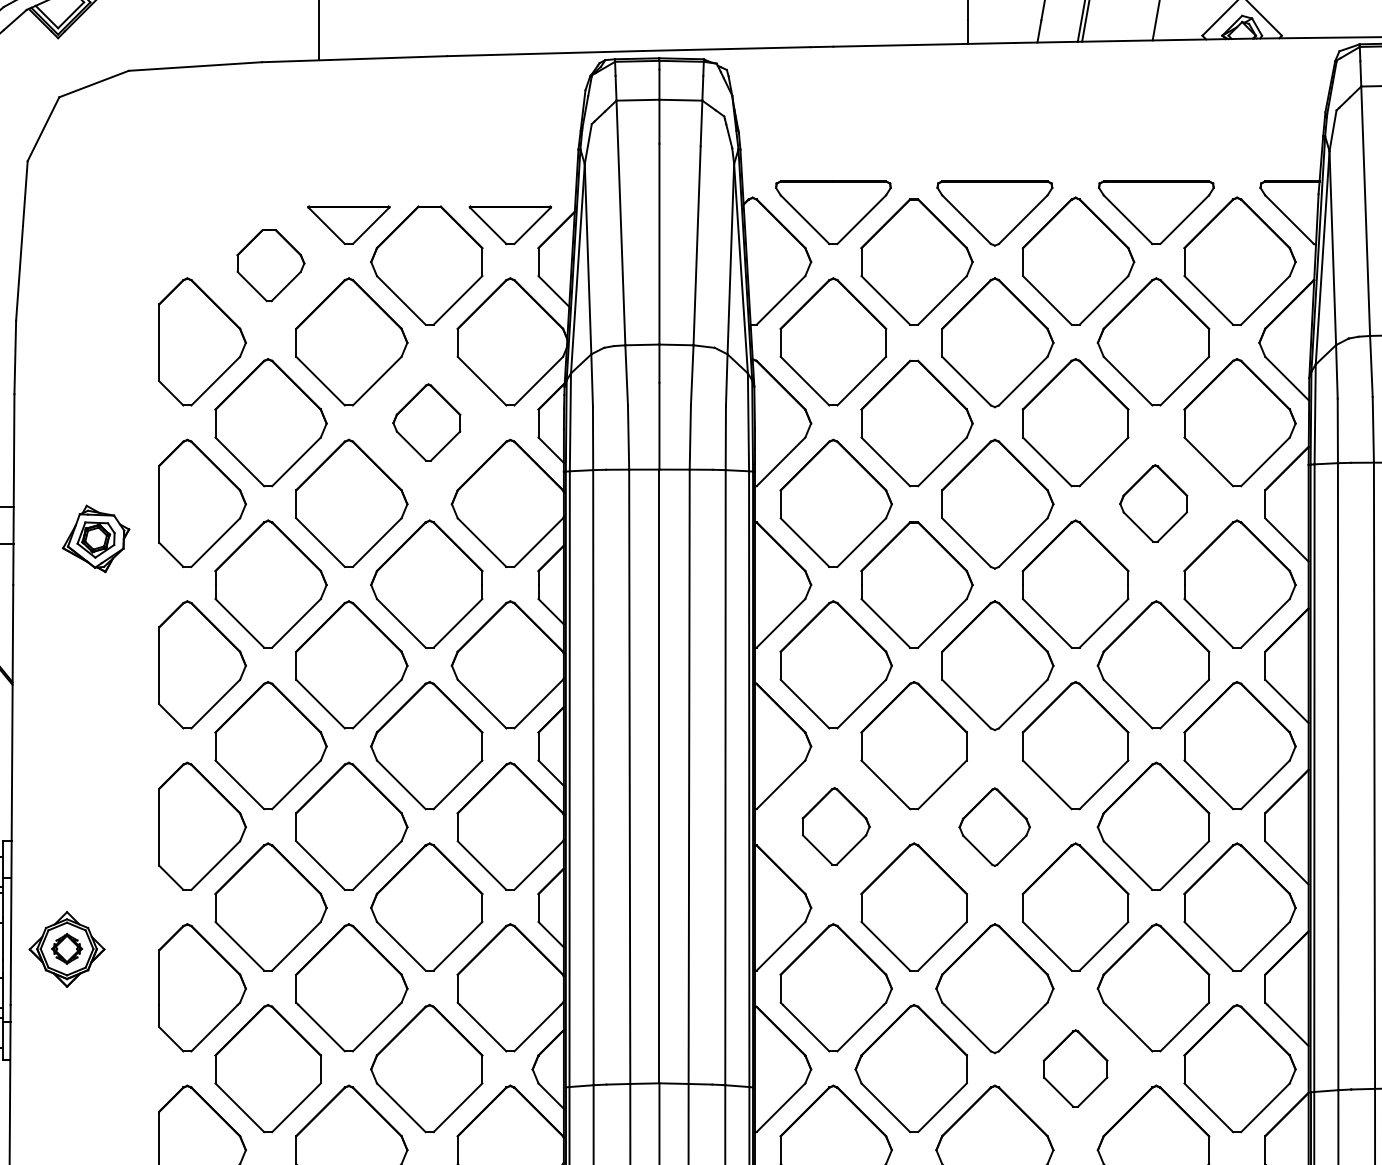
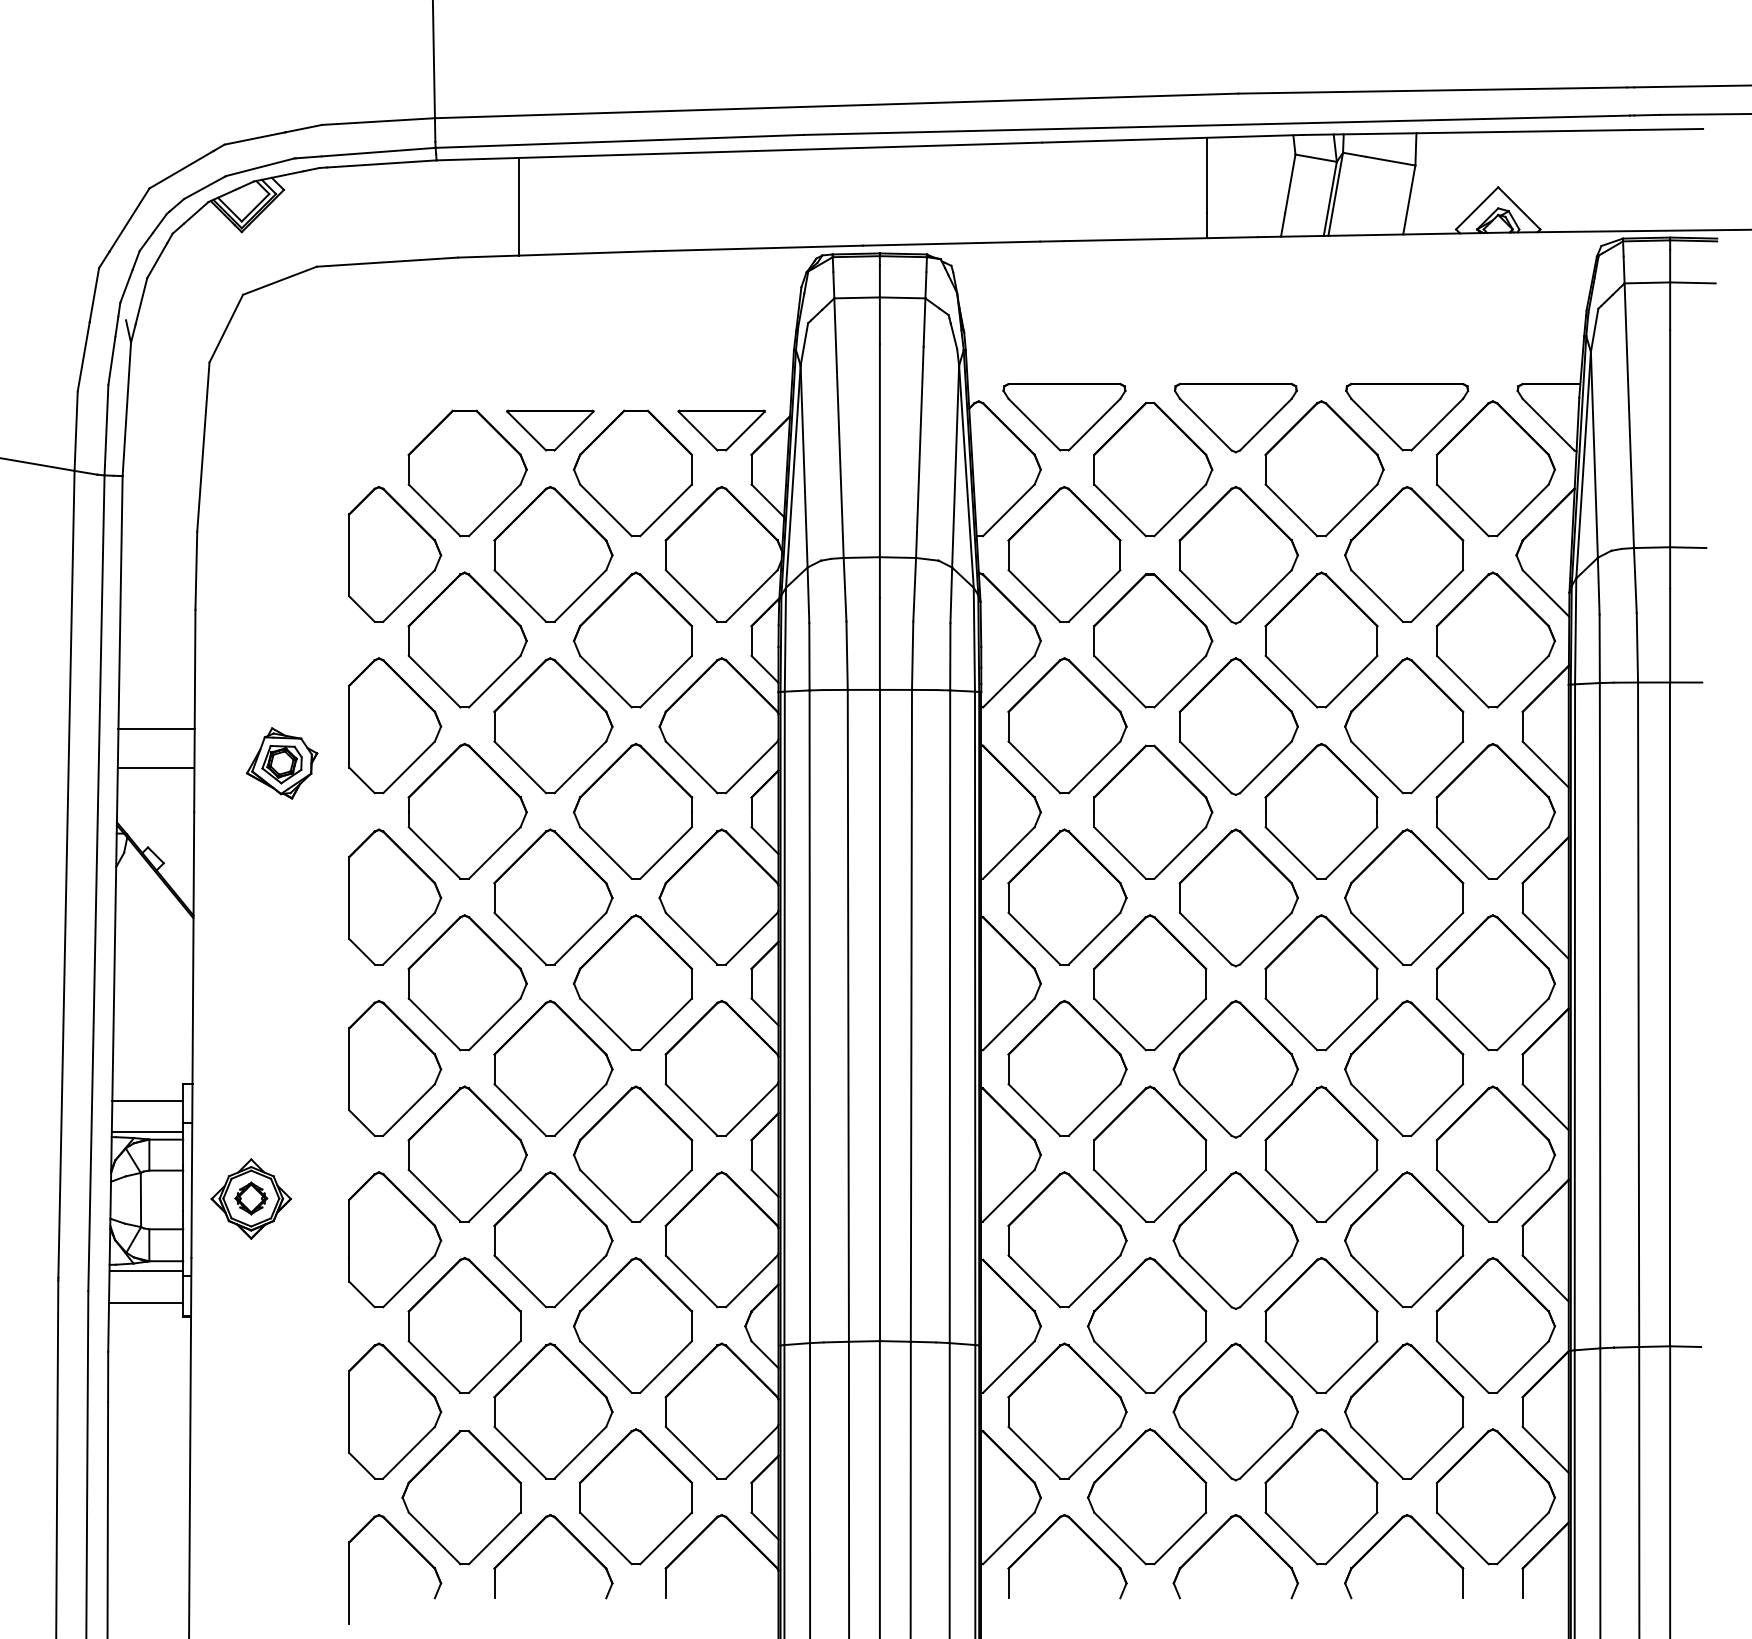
part: (270, 265) -> (467, 473), size x1.67
part: (426, 422) -> (632, 639), size x1.67
part: (1153, 503) -> (1404, 725), size x1.67
part: (836, 826) -> (1067, 1068), size x1.67
part: (994, 827) -> (1235, 1069), size x1.67
part: (1075, 1068) -> (1321, 1325), size x1.67

